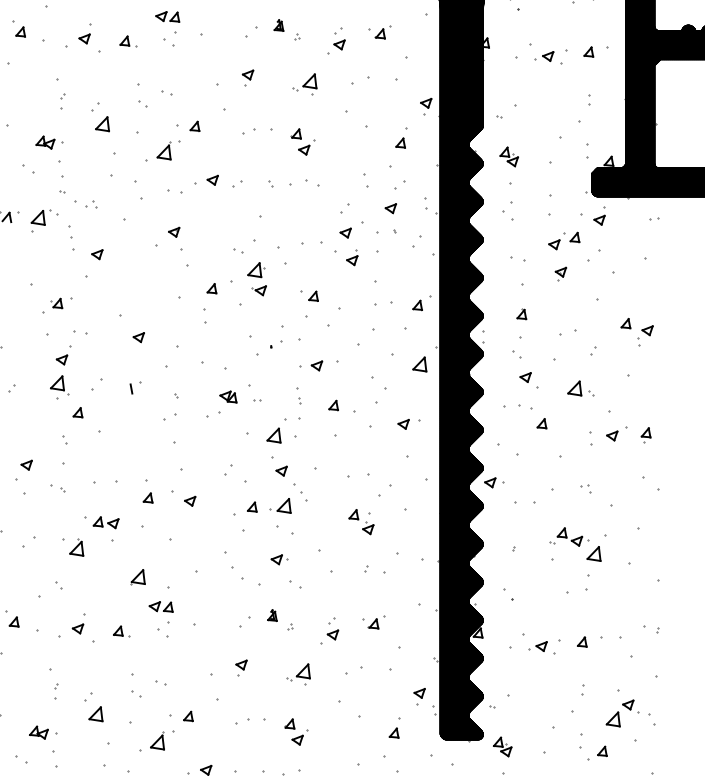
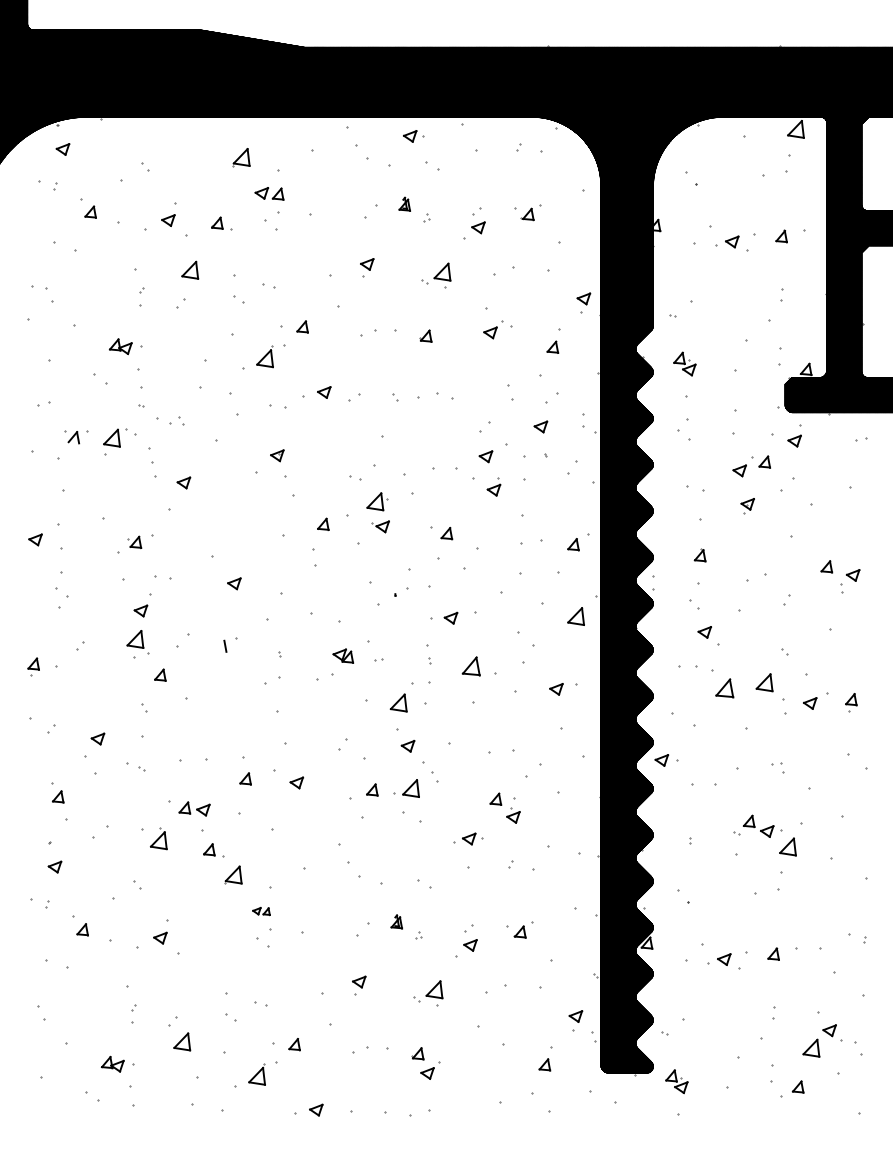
part: (102, 123) -> (190, 269), moved
part: (306, 147) -> (493, 329), moved
part: (574, 388) -> (764, 682), moved
part: (333, 405) -> (471, 666), size x1.6
part: (541, 423) -> (724, 688), size x1.6
part: (279, 559) -> (472, 838), moved
part: (161, 607) -> (261, 911), size x0.6
part: (121, 631) -> (213, 850), moved

